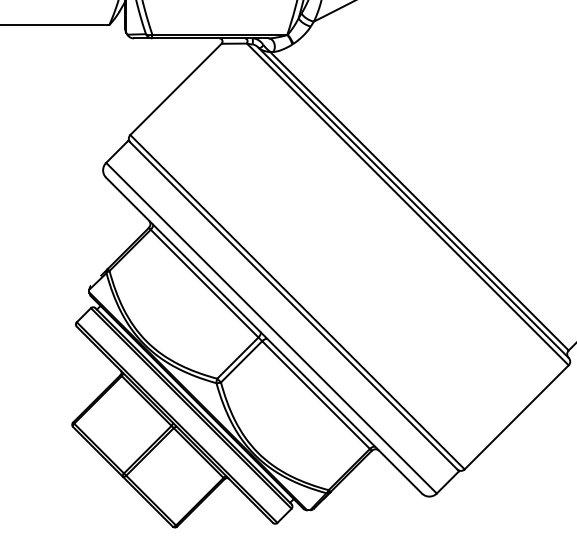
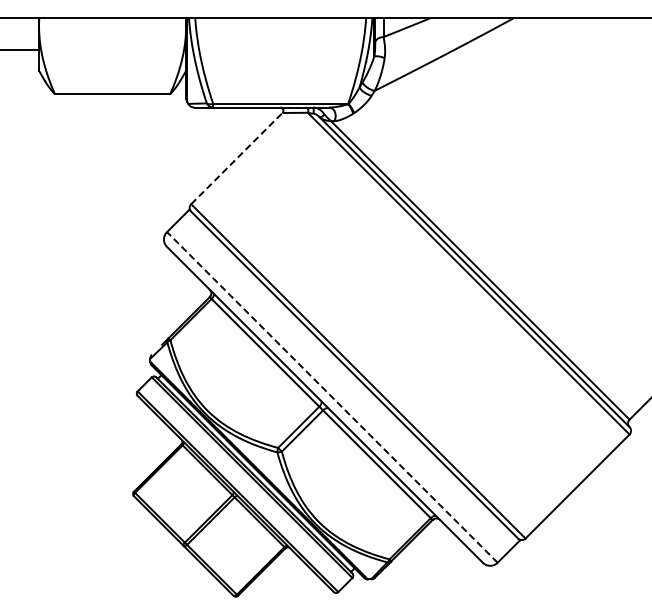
line: (175, 89) -> (236, 158), solid -> dashed
line: (271, 328) -> (332, 397), solid -> dashed

